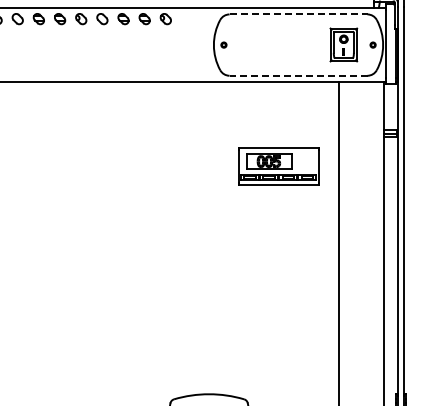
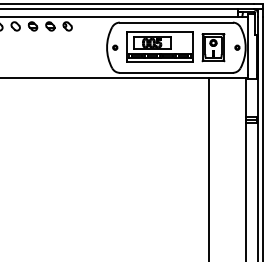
line: (298, 14) -> (176, 22), dashed -> solid
line: (298, 75) -> (176, 72), dashed -> solid
part: (278, 166) -> (159, 47), moved

